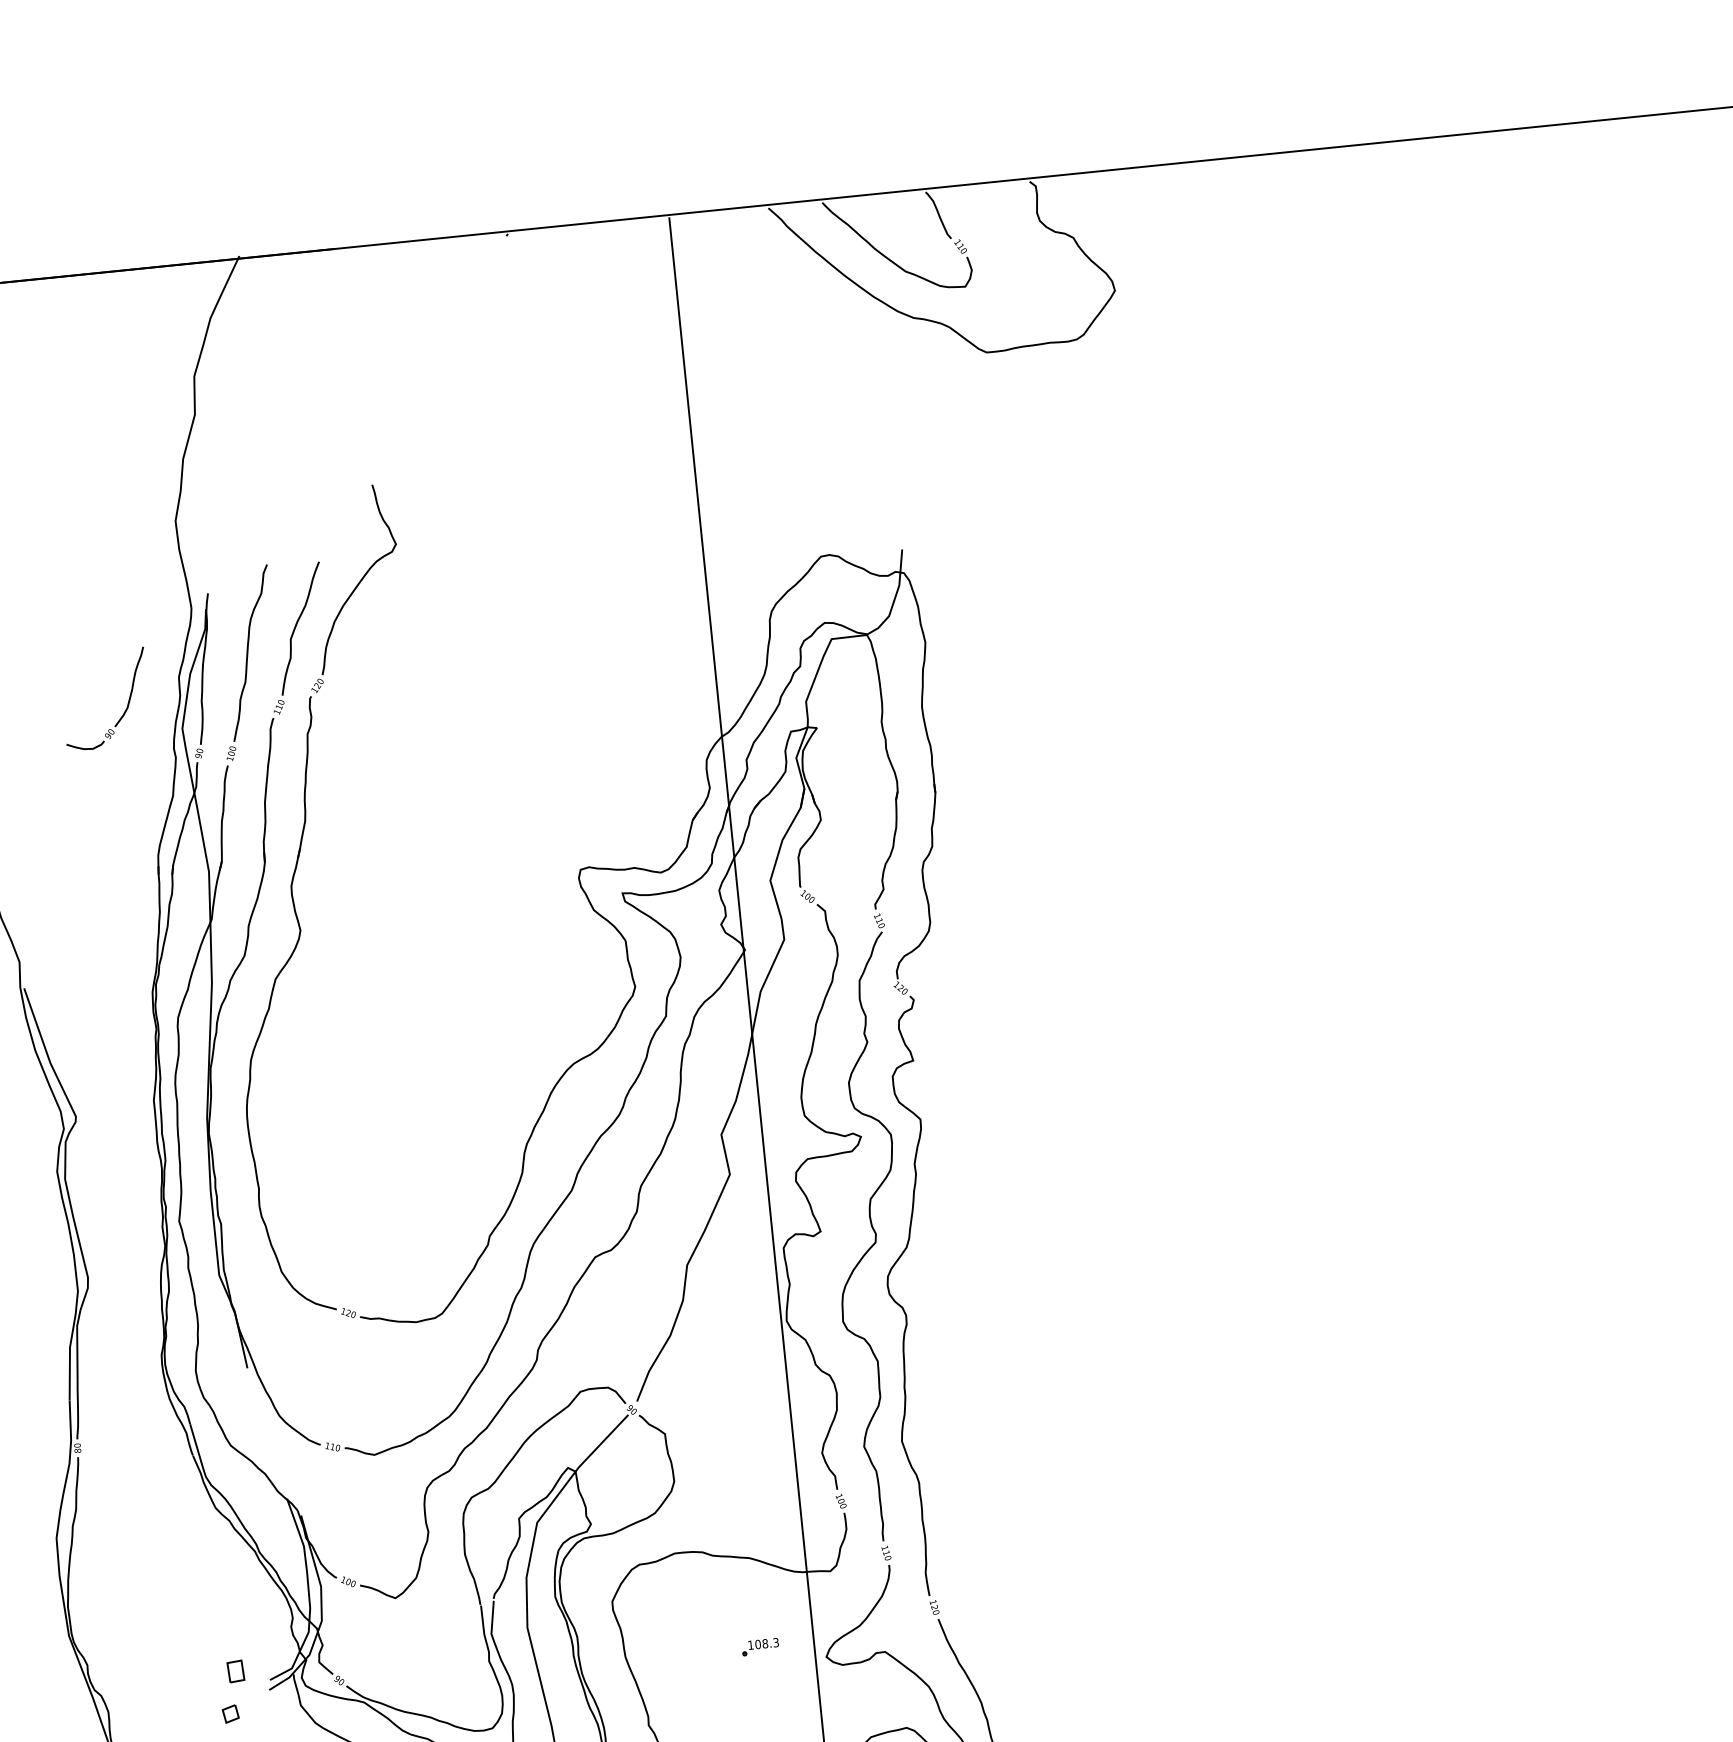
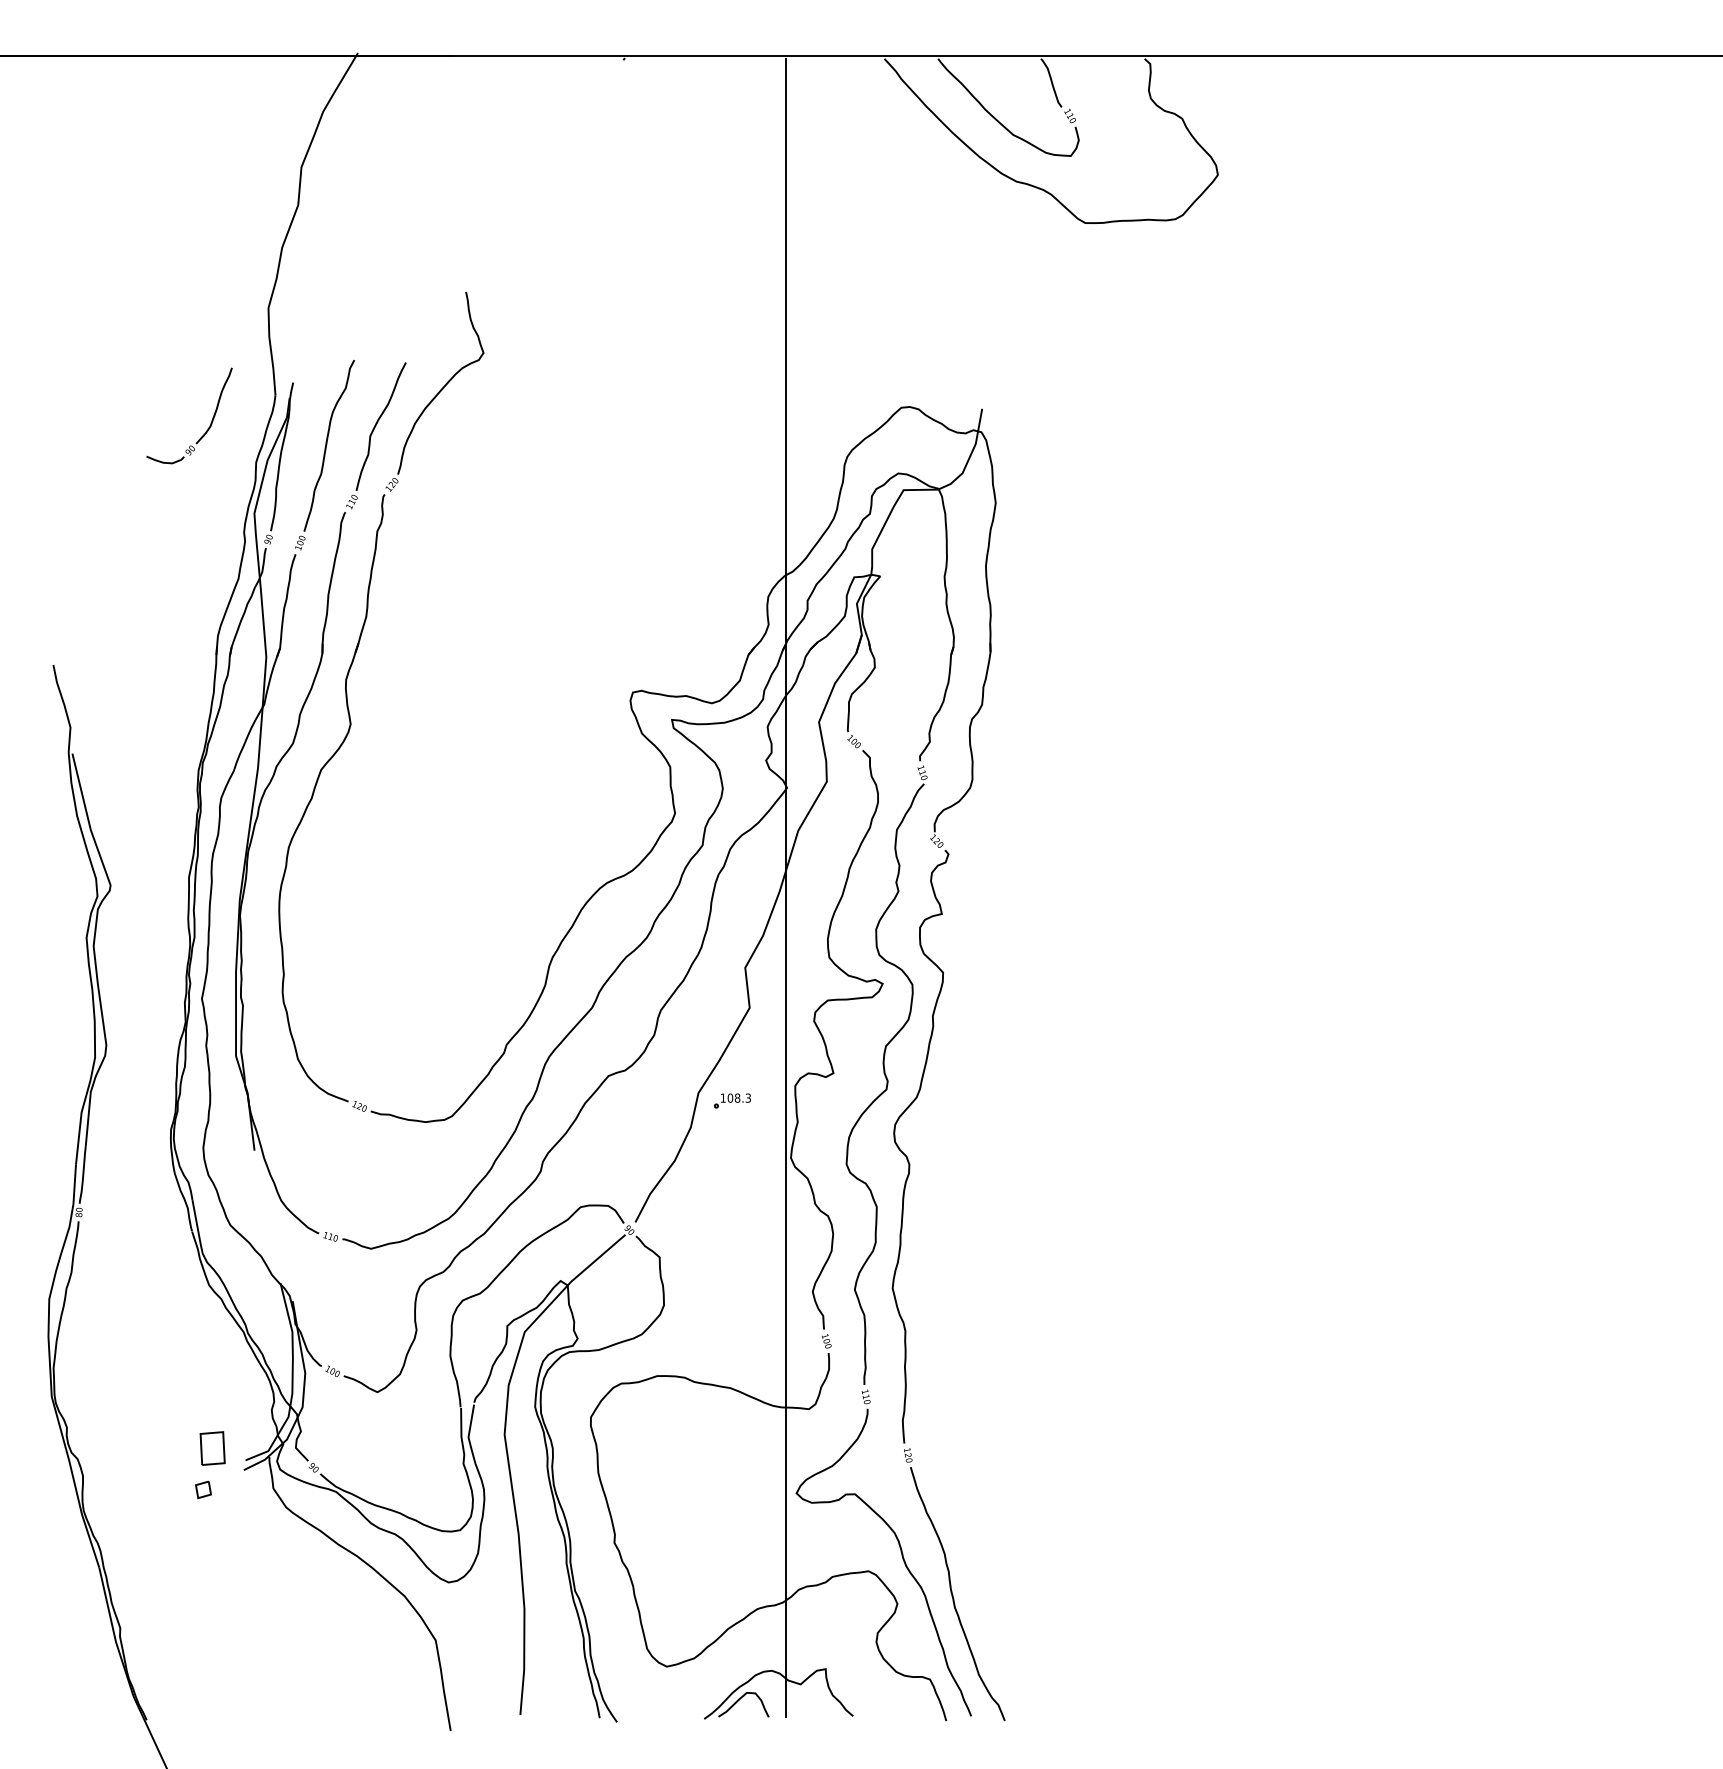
part: (127, 703) -> (210, 422), moved
part: (759, 1646) -> (731, 1100), moved
part: (235, 1671) -> (212, 1448), size x1.6

